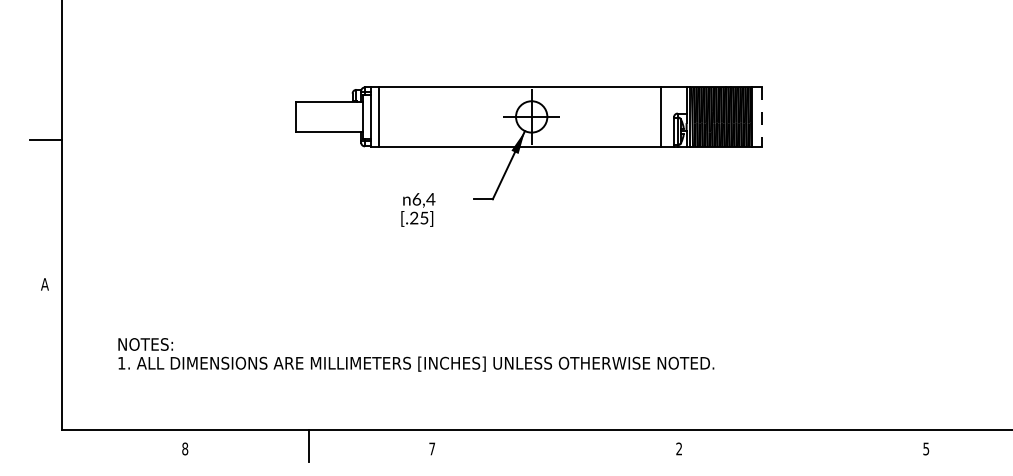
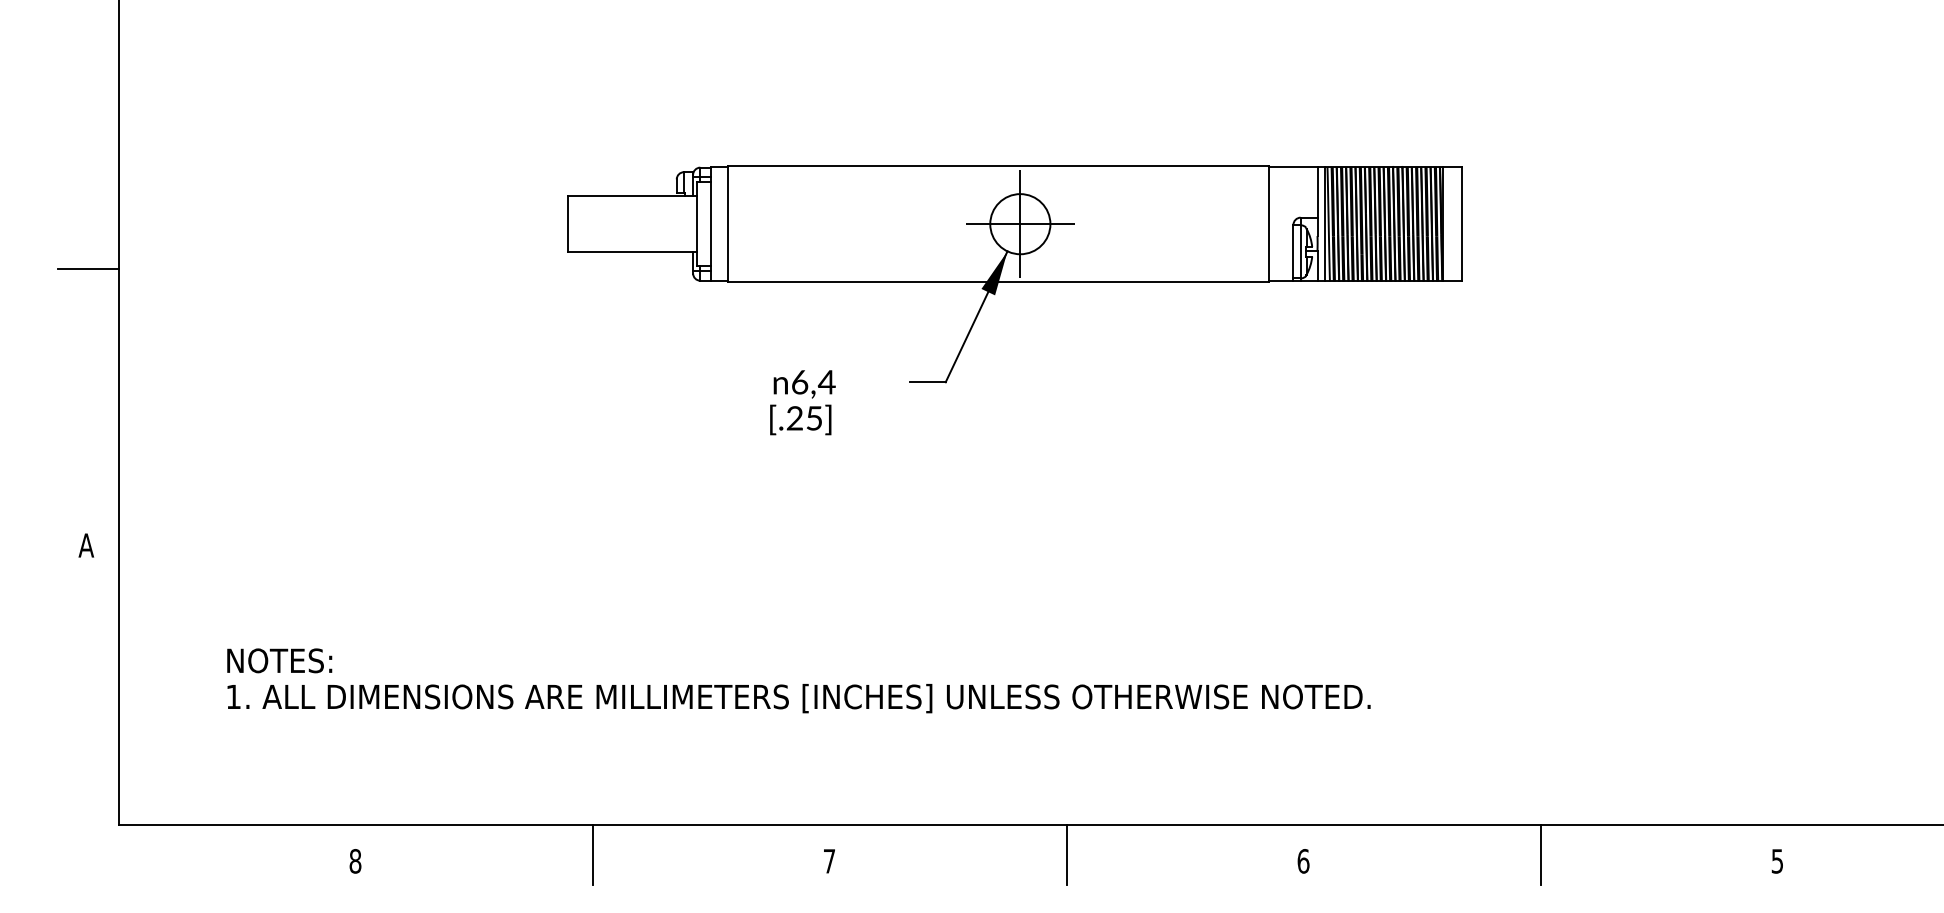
line: (761, 116) -> (1461, 223), dashed -> solid
line: (555, 445) -> (1066, 854), added
line: (802, 445) -> (1539, 854), added
text: (679, 448) -> (1303, 860), 2 -> 6

